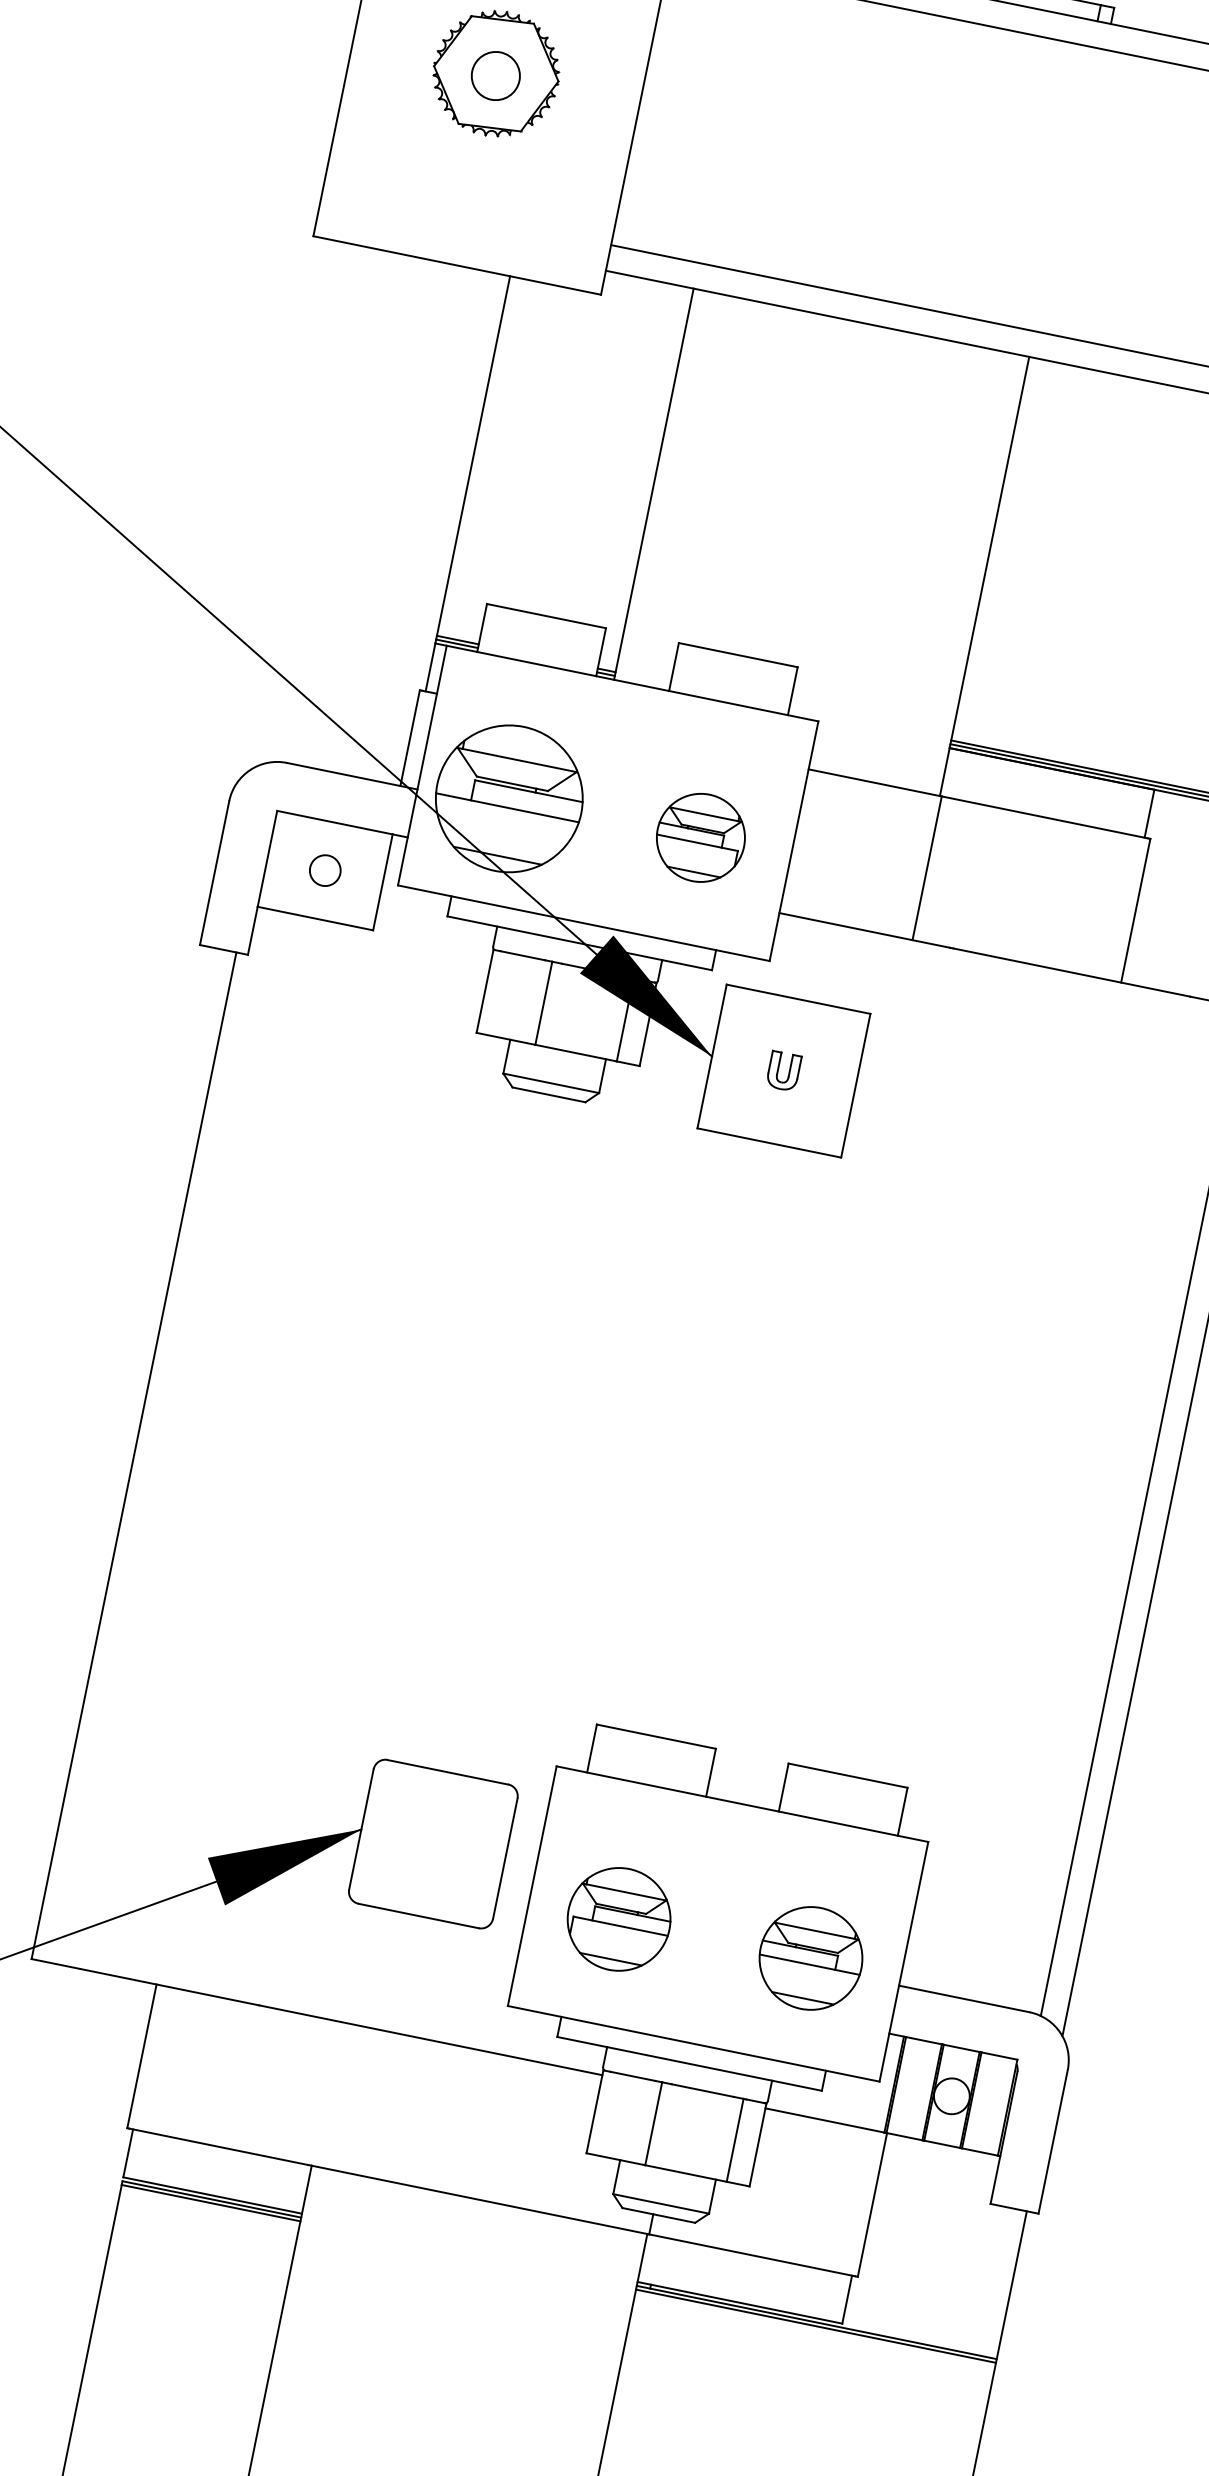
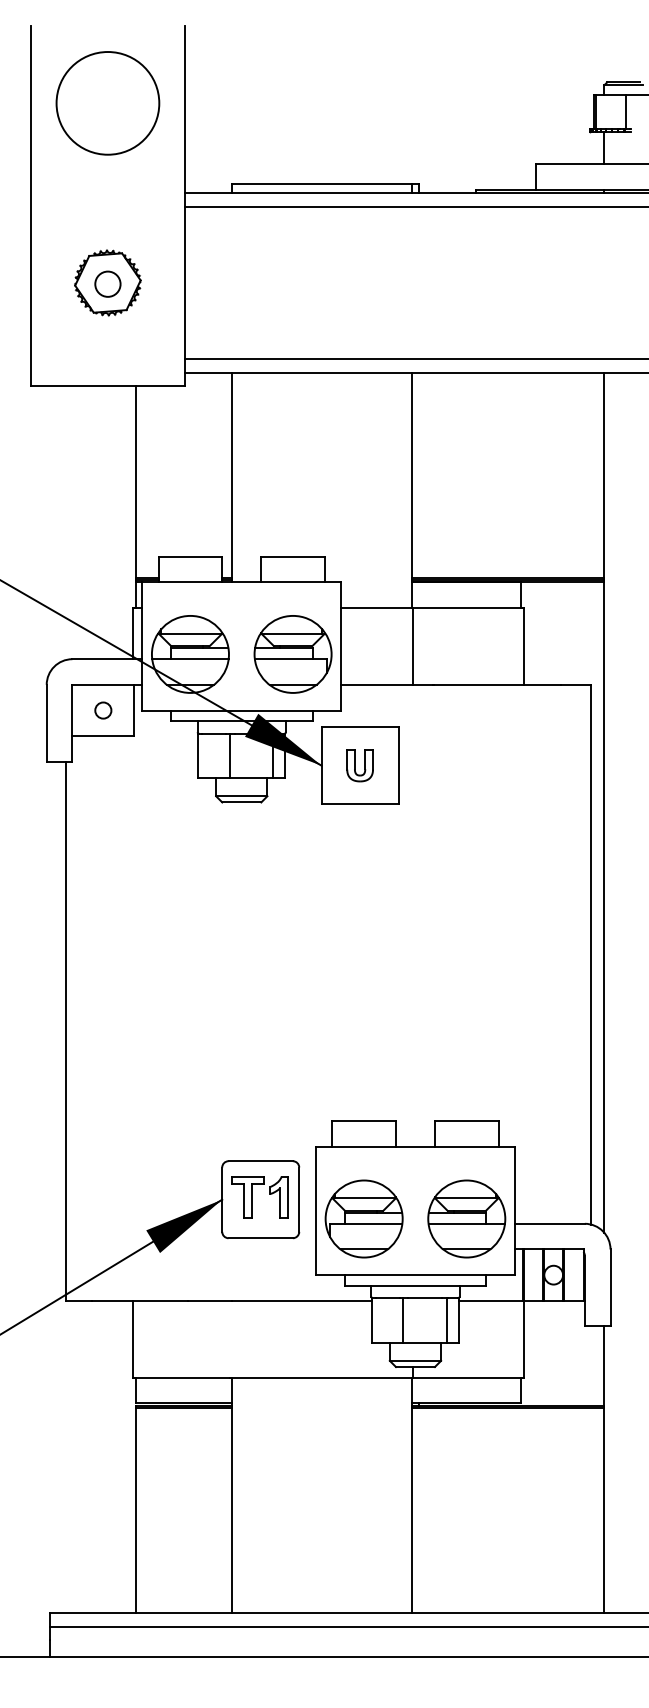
part: (699, 837) -> (292, 654), size x1.67
part: (782, 1070) -> (359, 765), size x1.67
part: (418, 1836) -> (252, 1197), added
part: (618, 1918) -> (363, 1218), size x1.43
part: (810, 1957) -> (466, 1218), size x1.43

